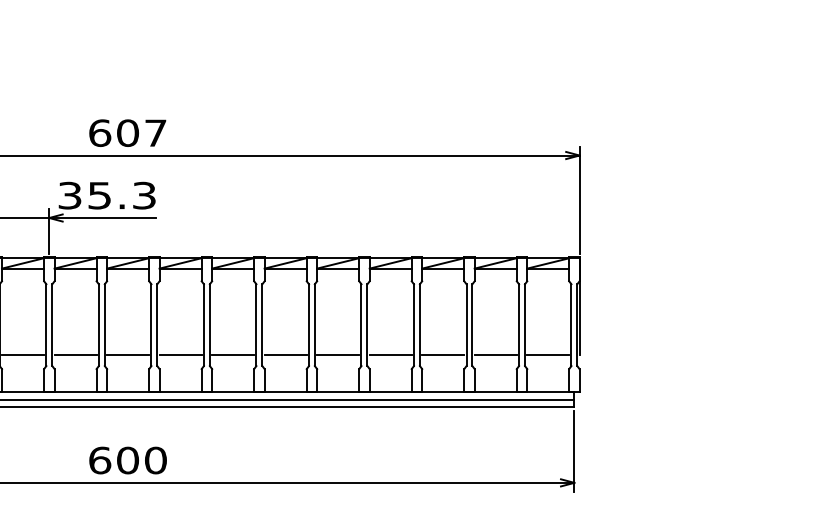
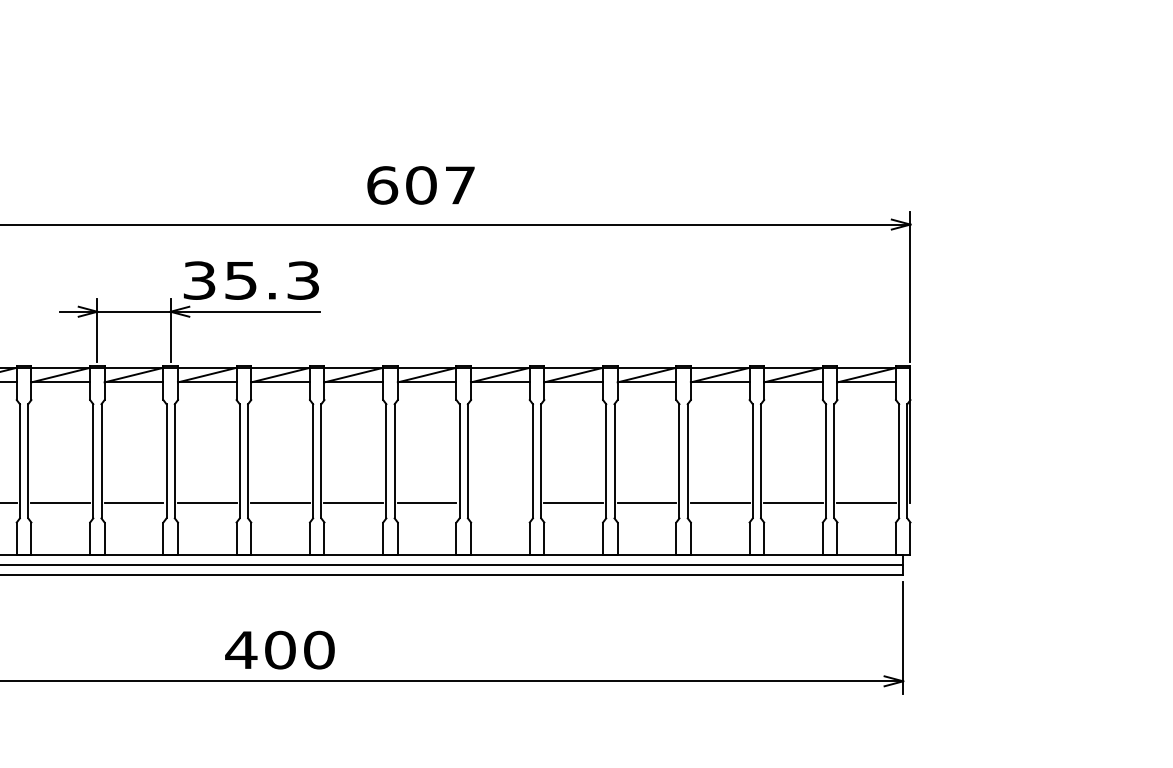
text: (127, 133) -> (420, 185), moved
line: (285, 354) -> (500, 502), removed
text: (100, 460) -> (241, 649), 600 -> 400

